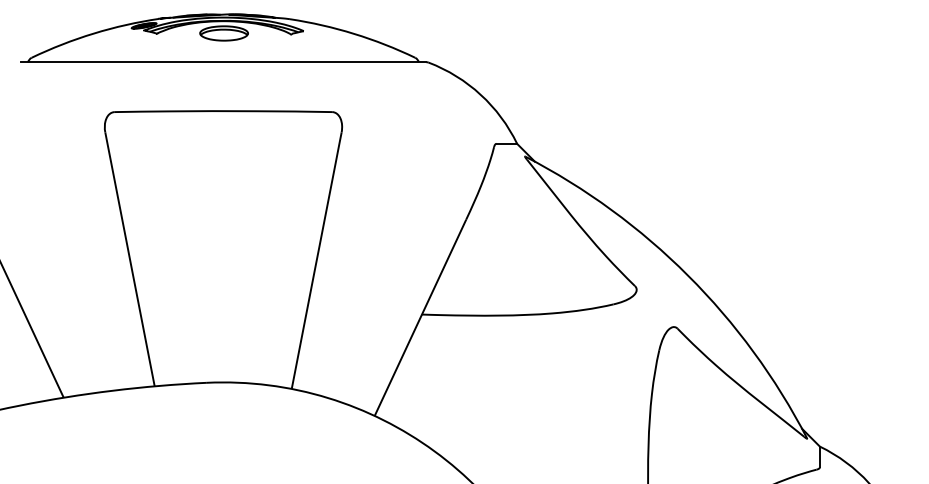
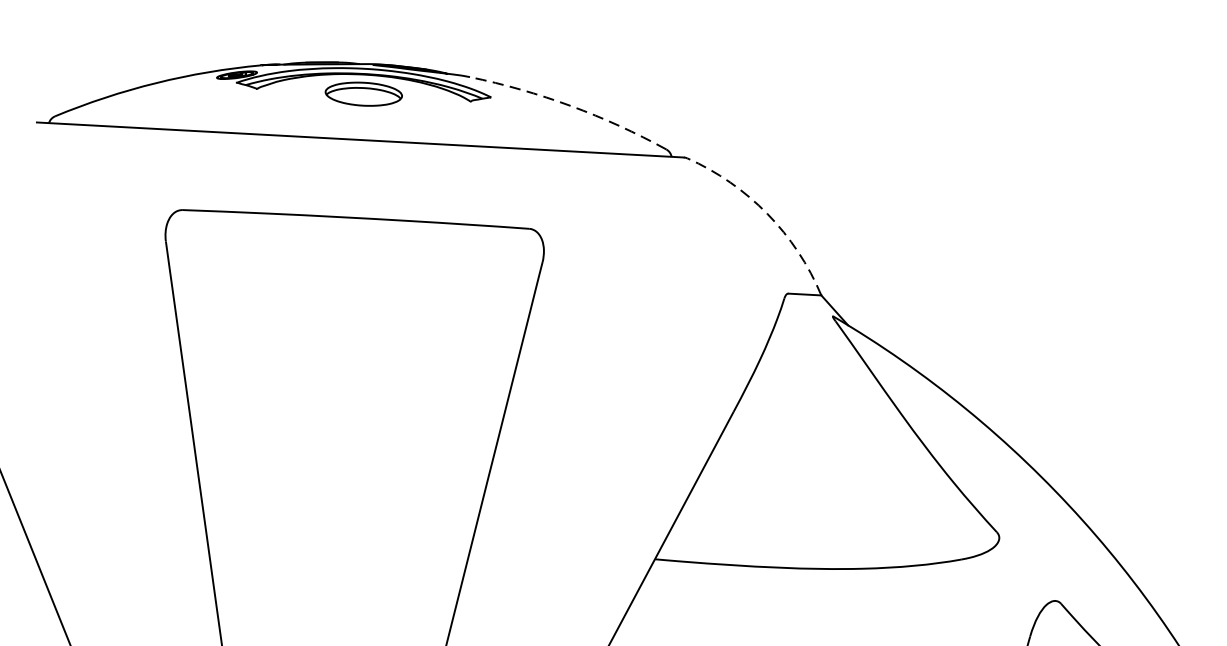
arc: (354, 33) -> (571, 105), solid -> dashed
arc: (480, 94) -> (767, 213), solid -> dashed

